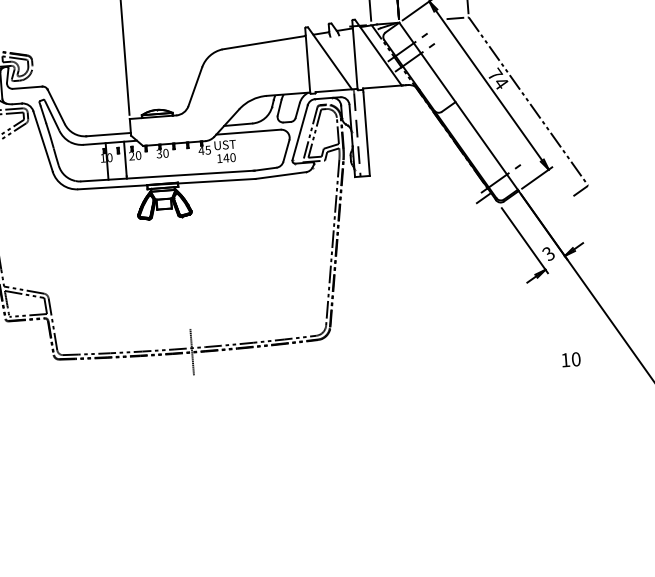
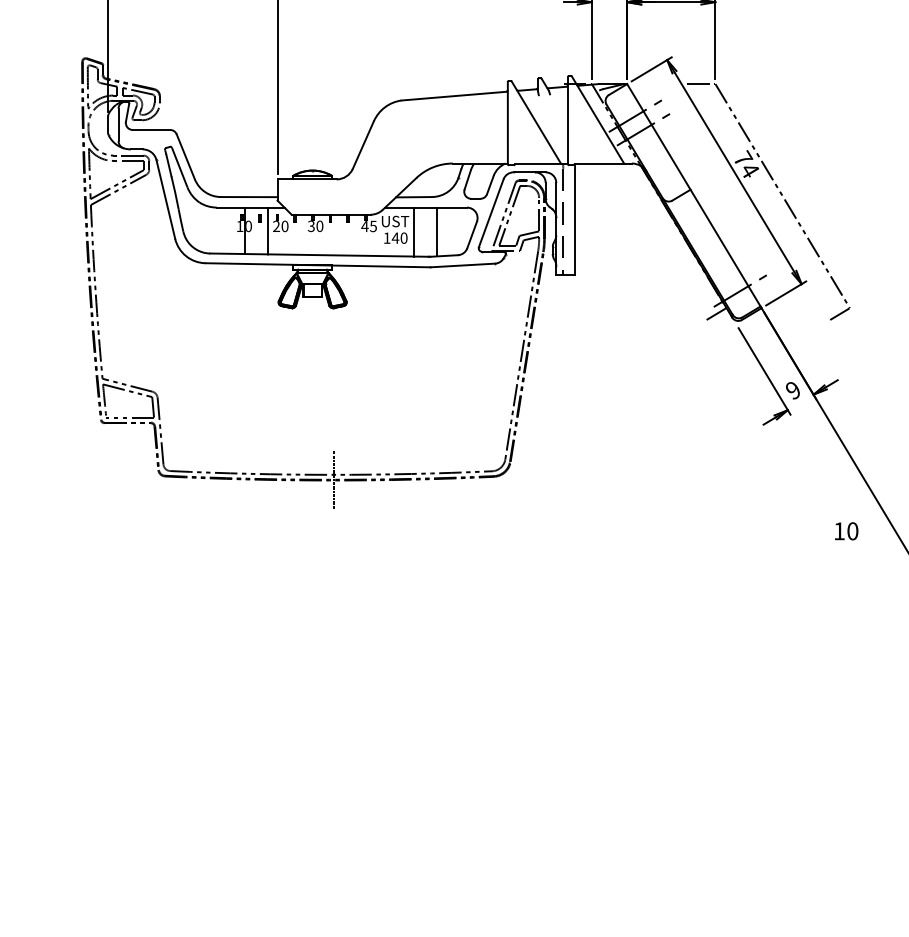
line: (258, 150) -> (437, 231), added
line: (240, 151) -> (413, 231), added
text: (548, 253) -> (792, 390), 3 -> 9
text: (571, 359) -> (846, 531), moved

